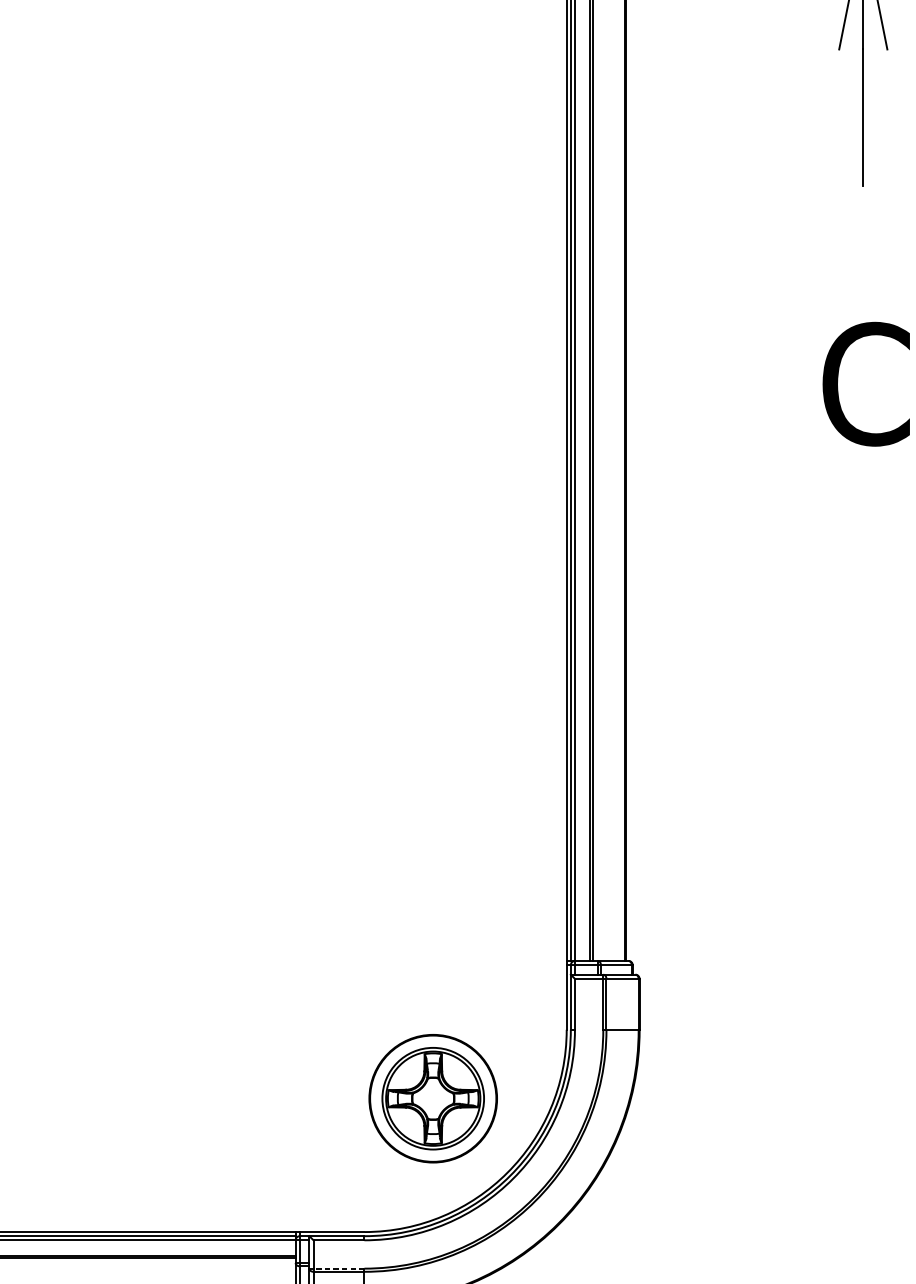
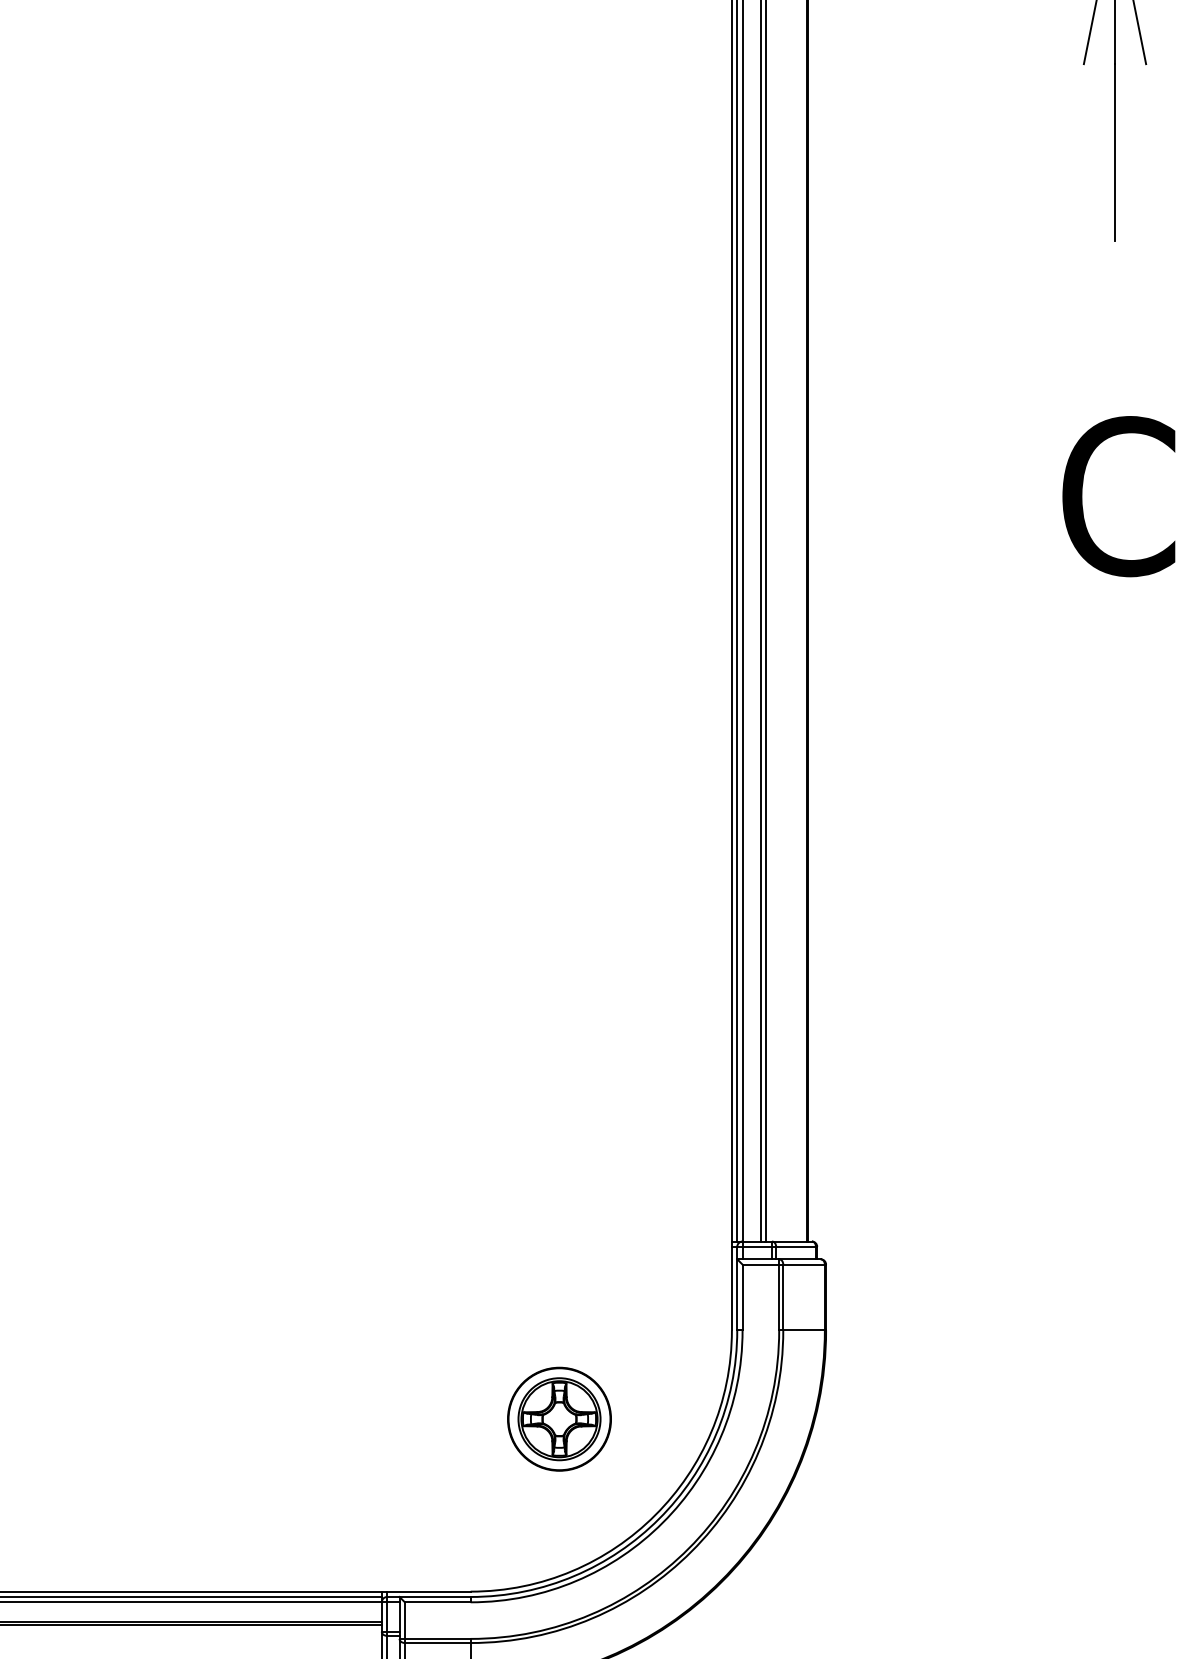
part: (433, 1098) -> (559, 1418), size x0.62
line: (338, 1268) -> (437, 1638), dashed -> solid

